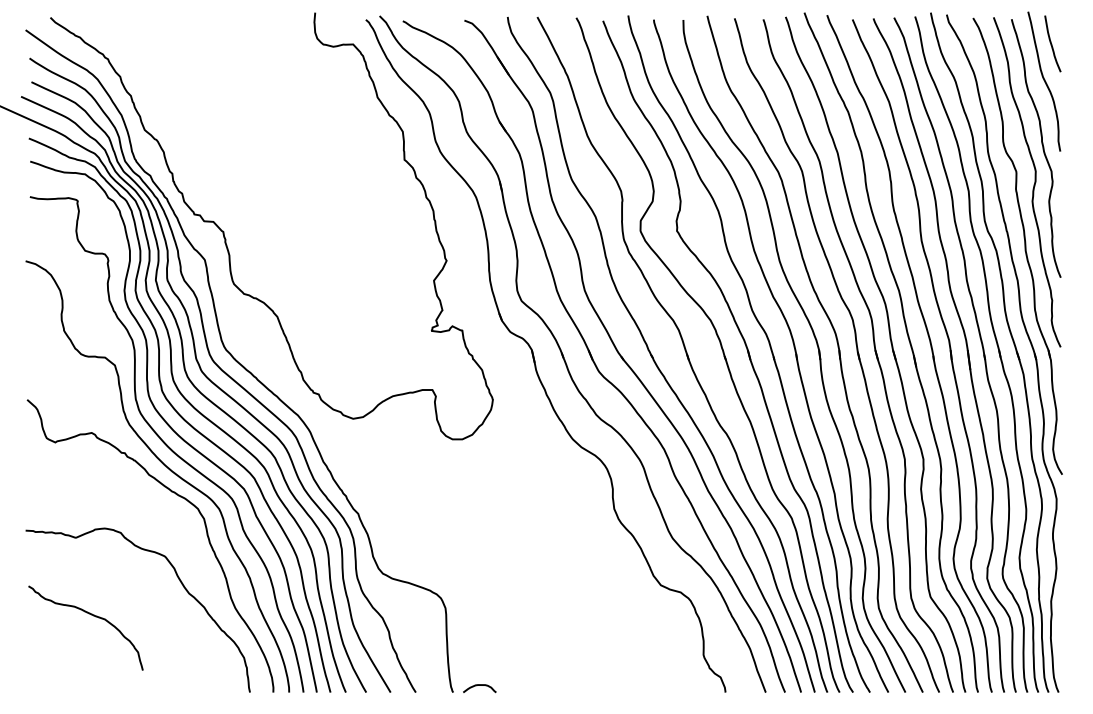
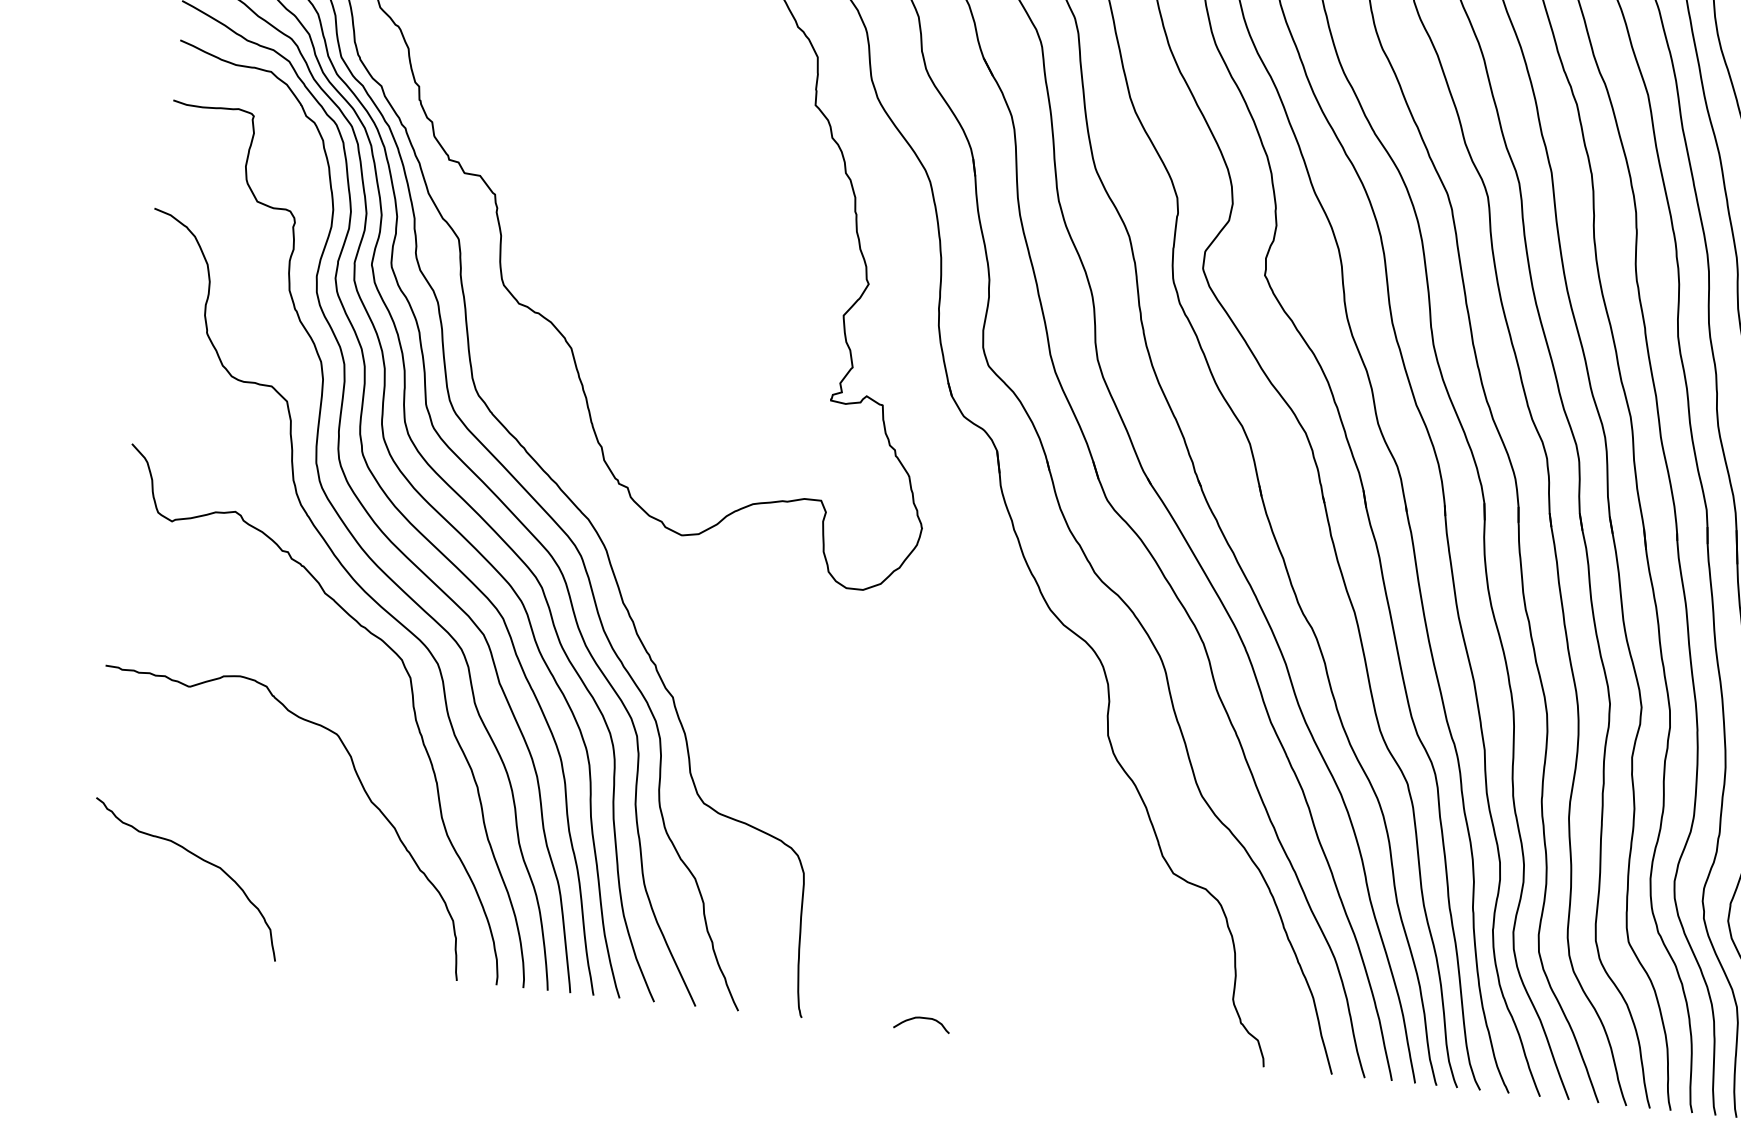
curve: (91, 615) -> (197, 858), moved
curve: (479, 685) -> (922, 1018), moved

